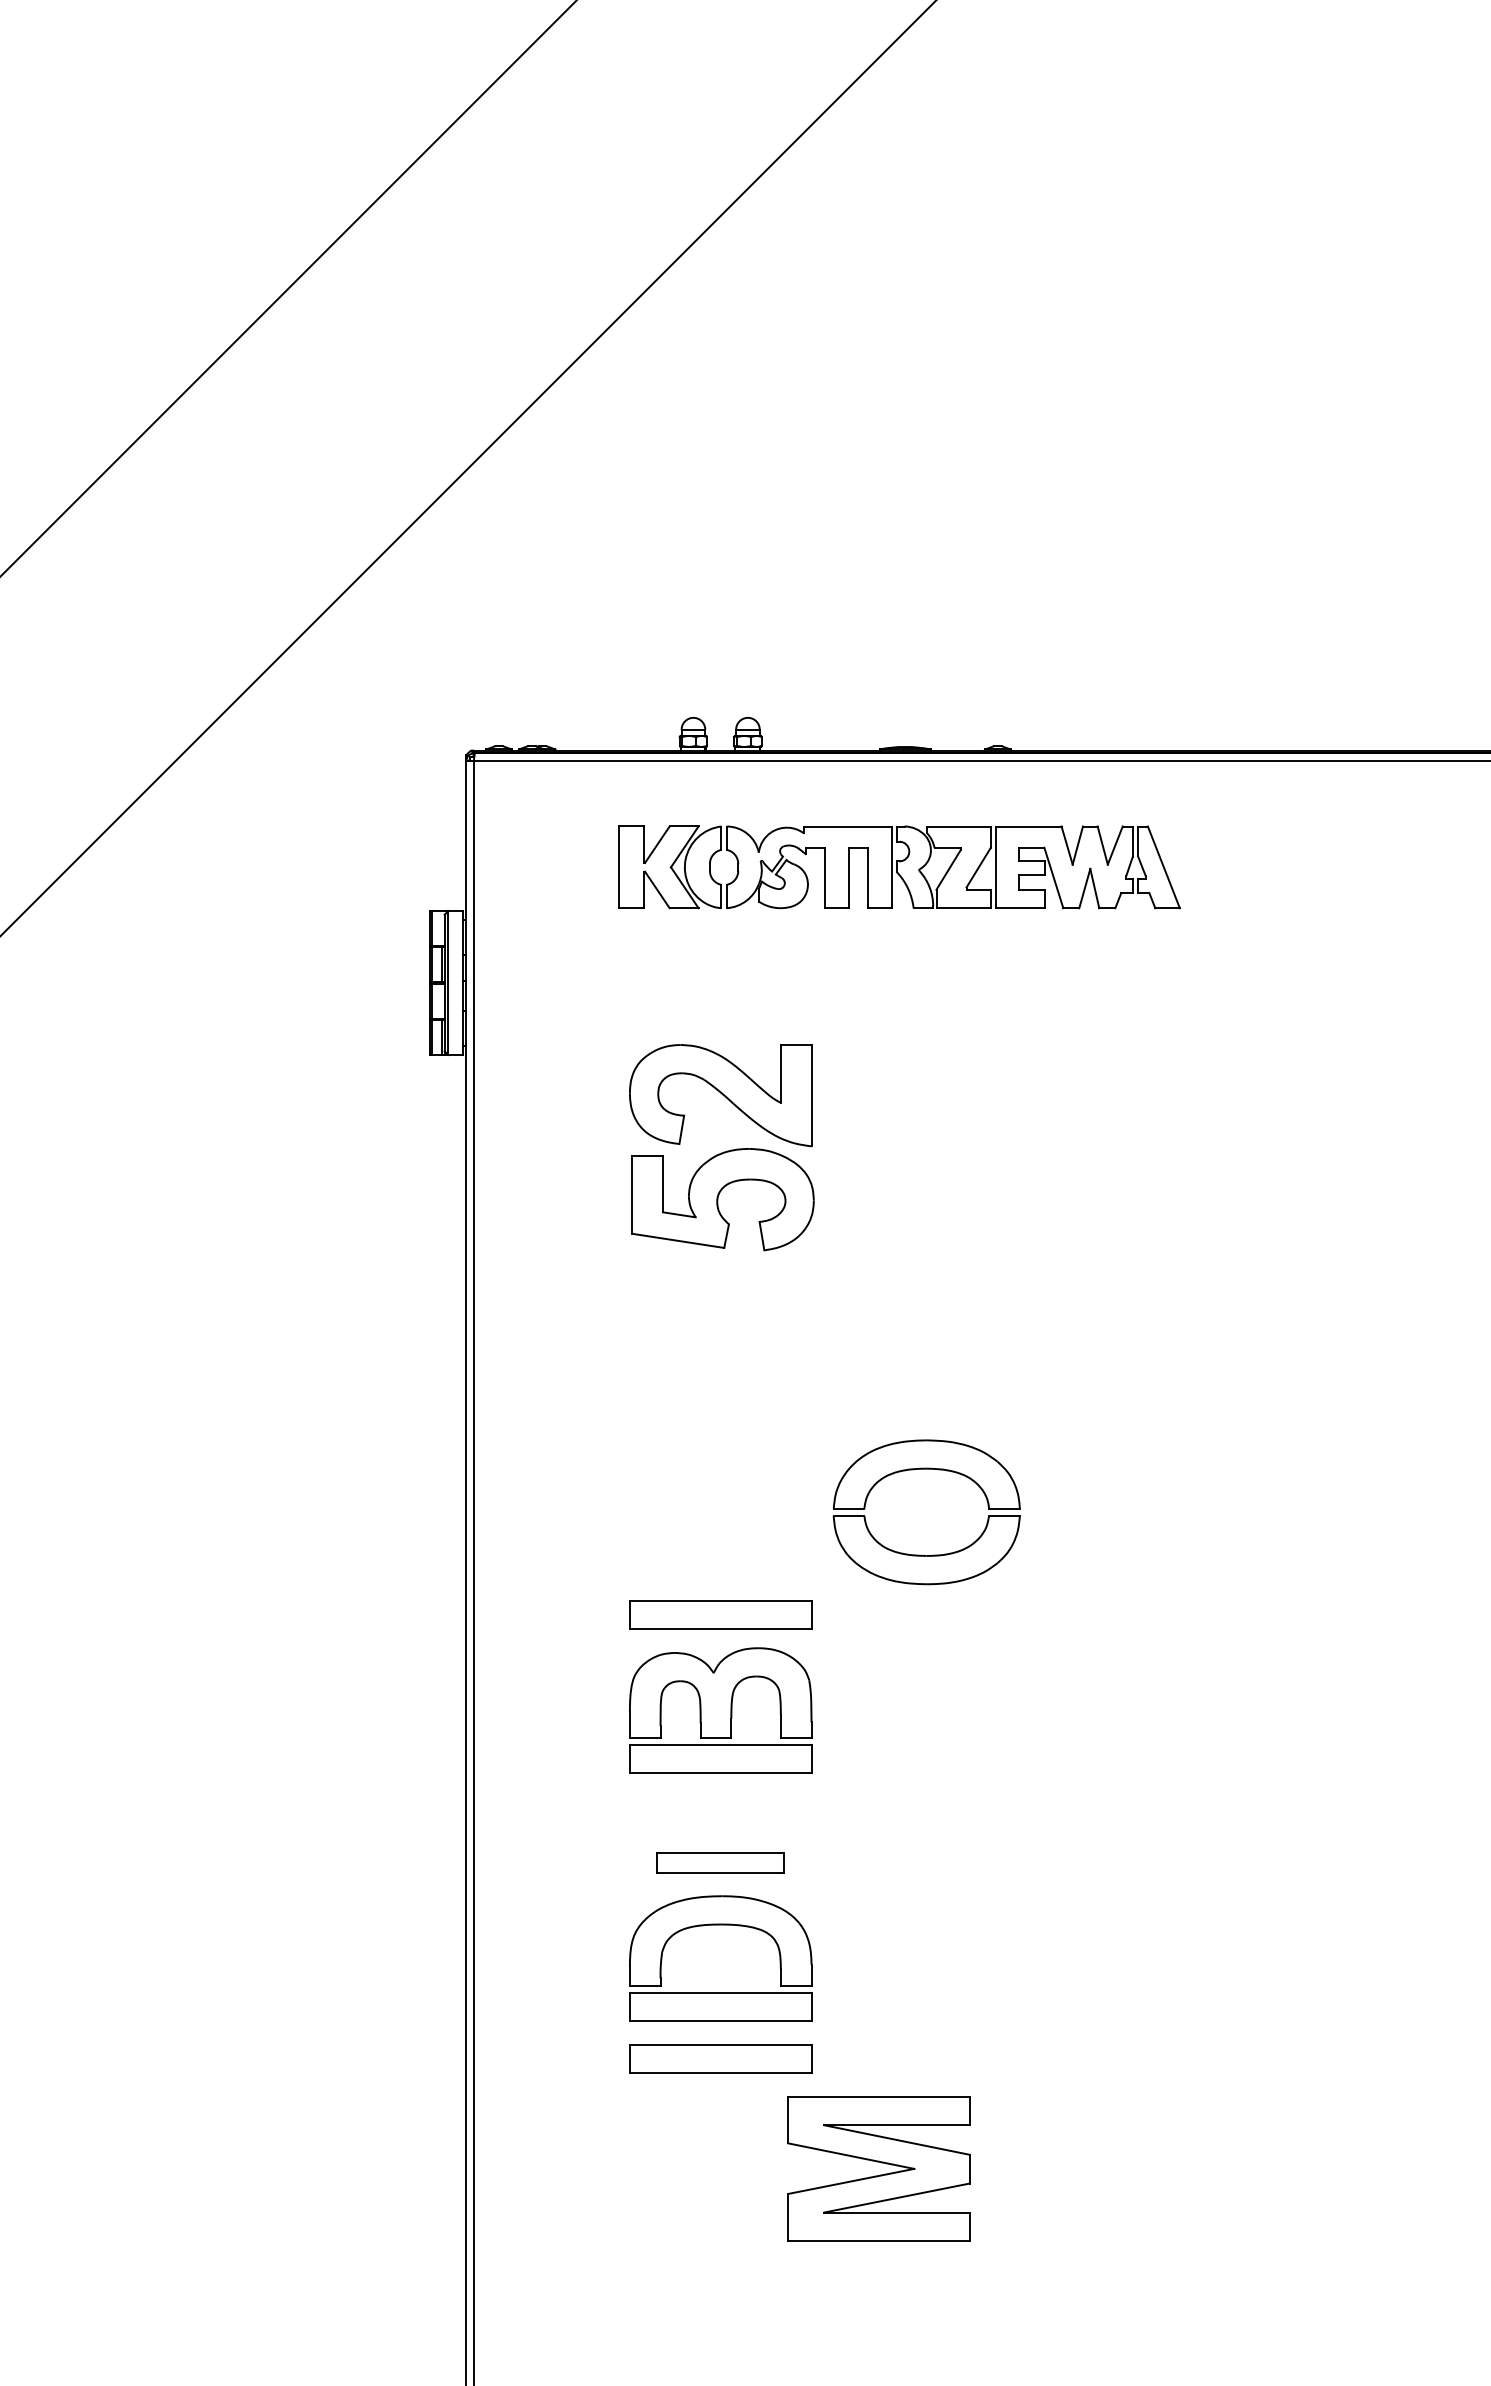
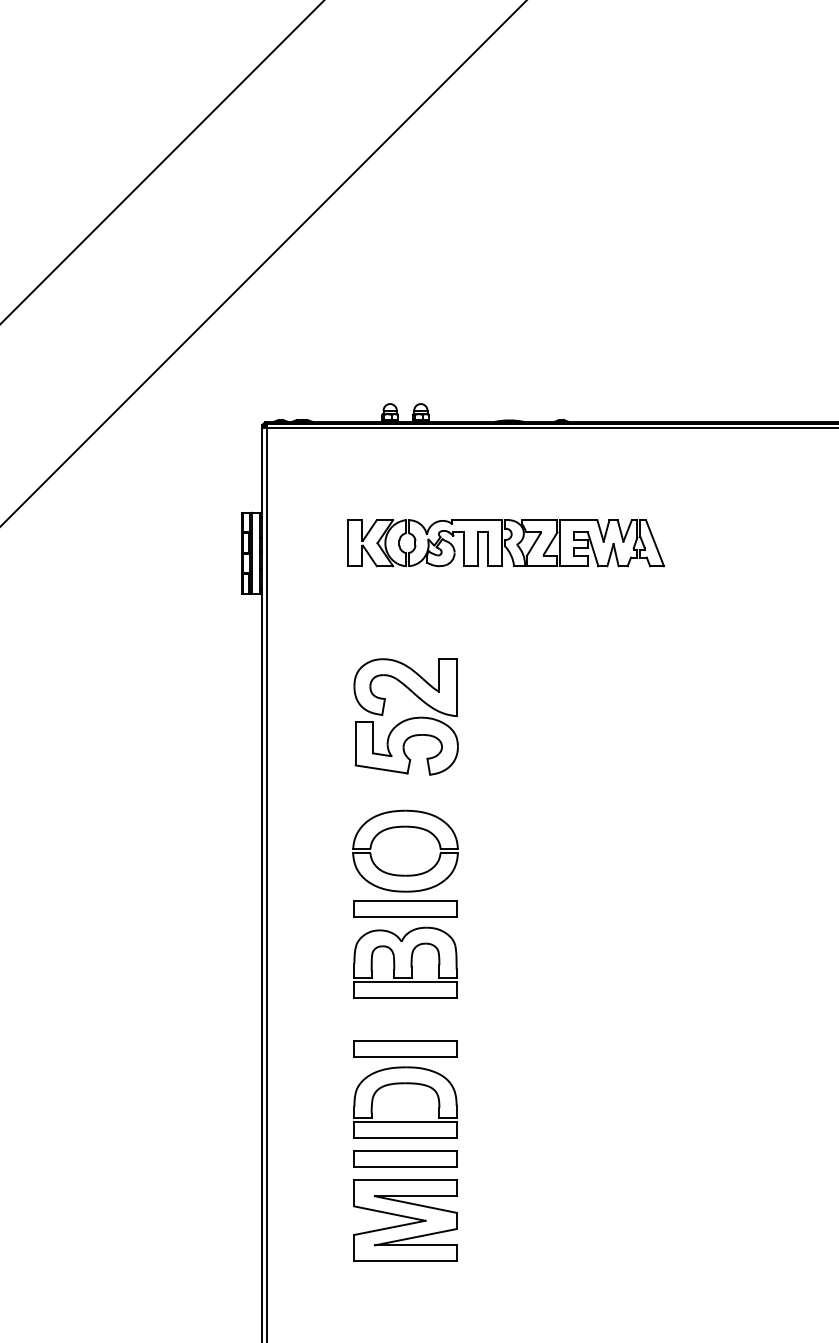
part: (898, 867) -> (505, 543), moved
part: (720, 1146) -> (405, 716), moved
part: (926, 1470) -> (405, 827), moved
part: (720, 1862) -> (405, 1048), size x1.43
part: (878, 2168) -> (405, 1220), moved

